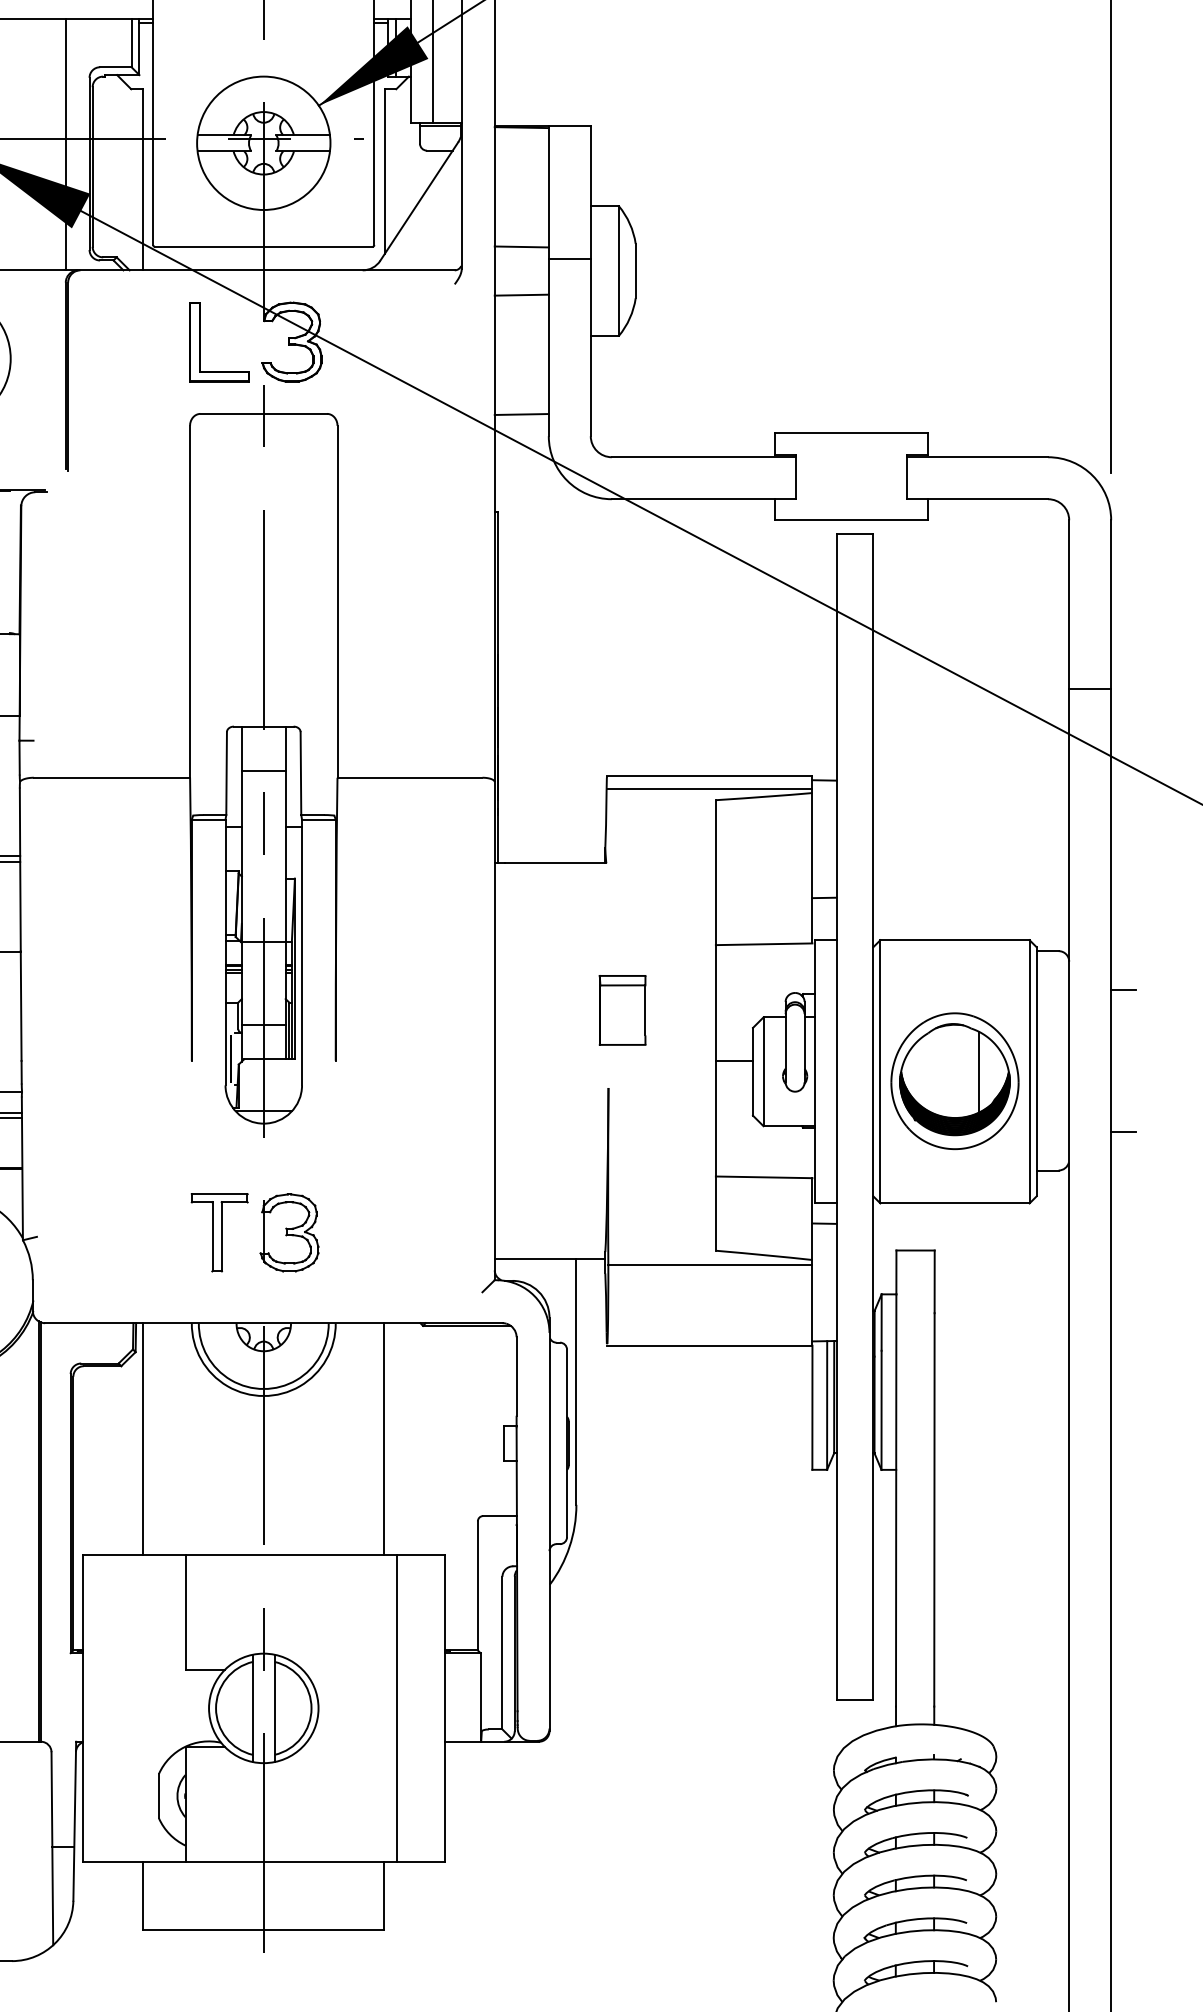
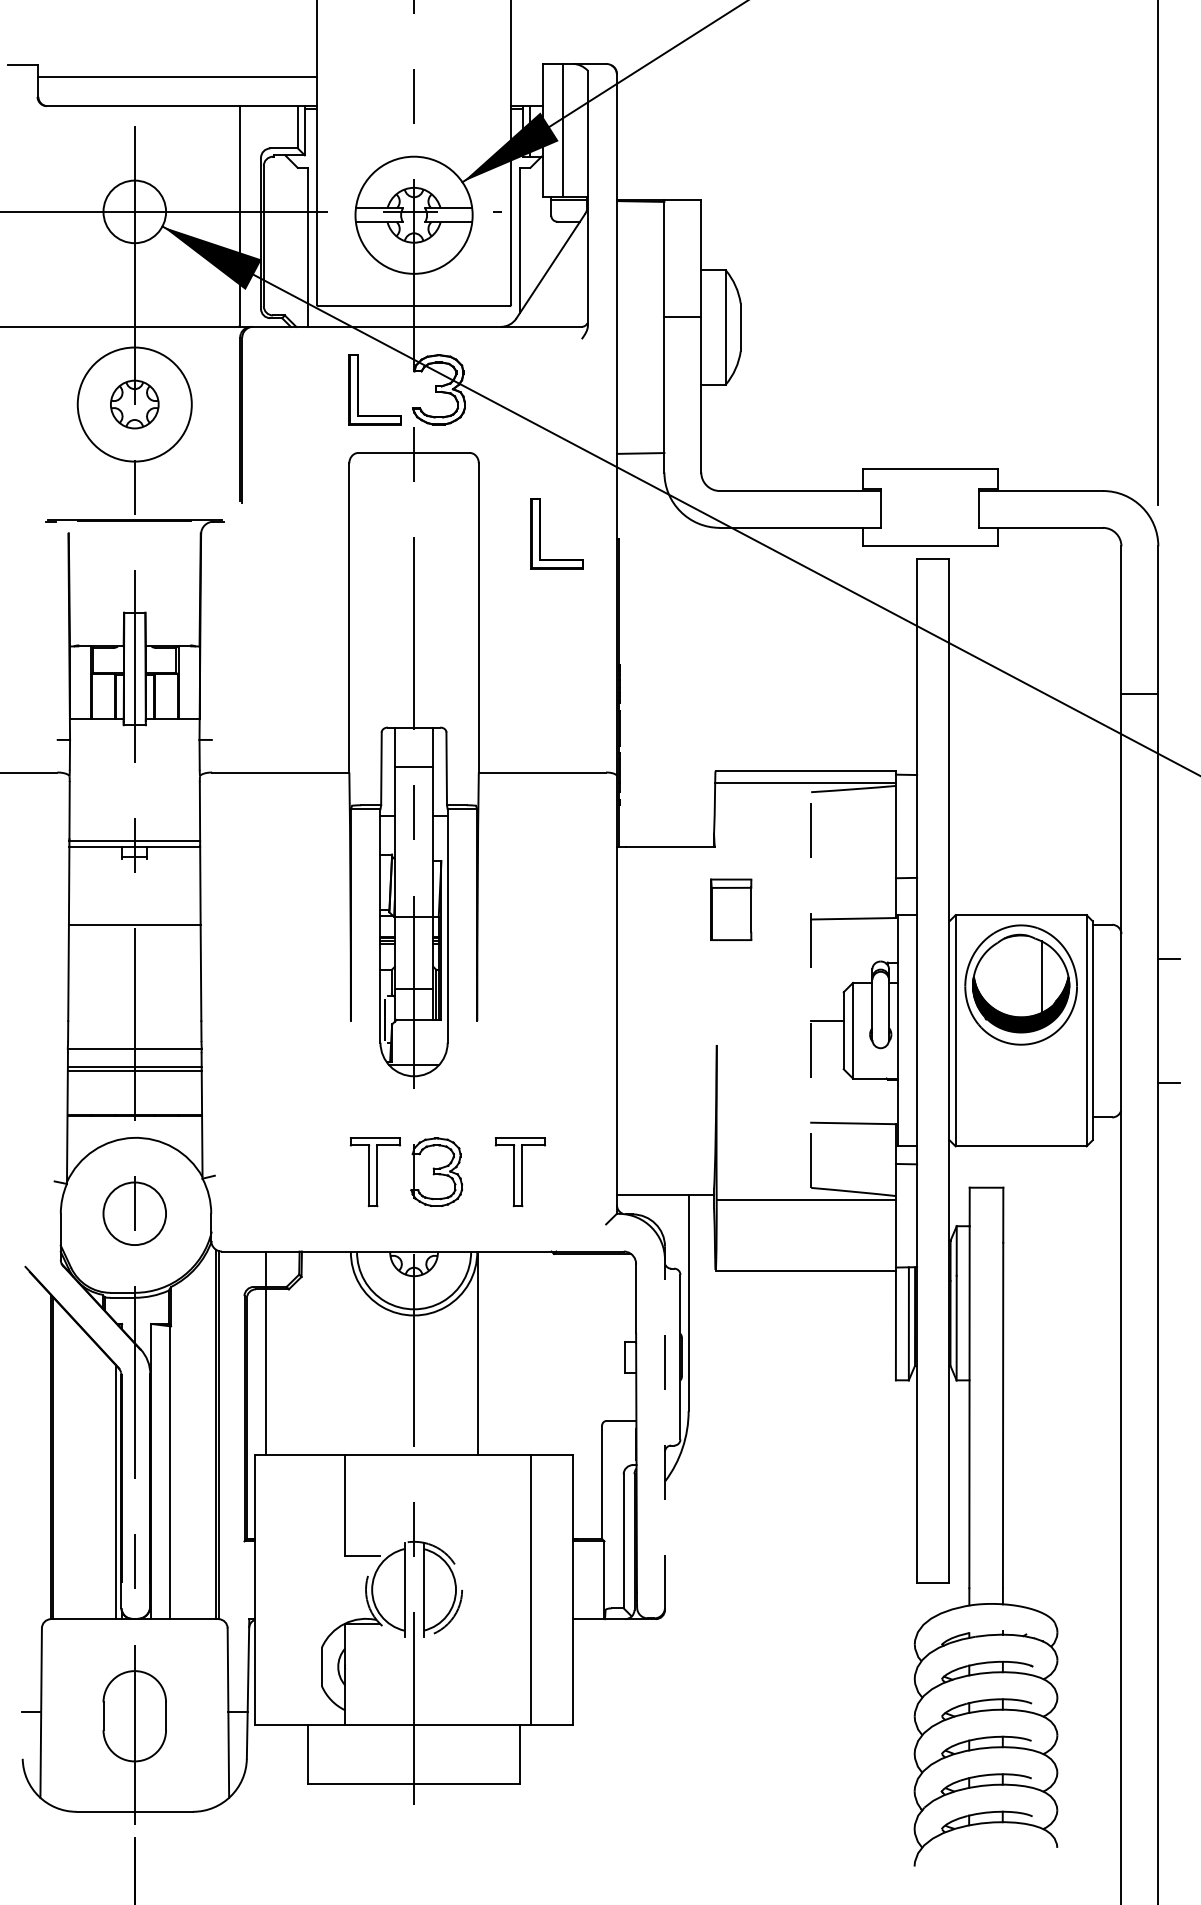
line: (521, 246) -> (640, 305), removed
line: (521, 294) -> (640, 348), removed
part: (407, 505) -> (540, 533), added
part: (622, 1010) -> (731, 909), moved
line: (716, 1025) -> (811, 990), solid -> dashed
part: (954, 1080) -> (1020, 984), moved
part: (383, 1233) -> (519, 1172), added
line: (143, 1439) -> (266, 1353), moved
line: (383, 1439) -> (477, 1353), moved
line: (550, 1524) -> (665, 1428), solid -> dashed
circle: (264, 1707) -> (414, 1589), solid -> dashed

